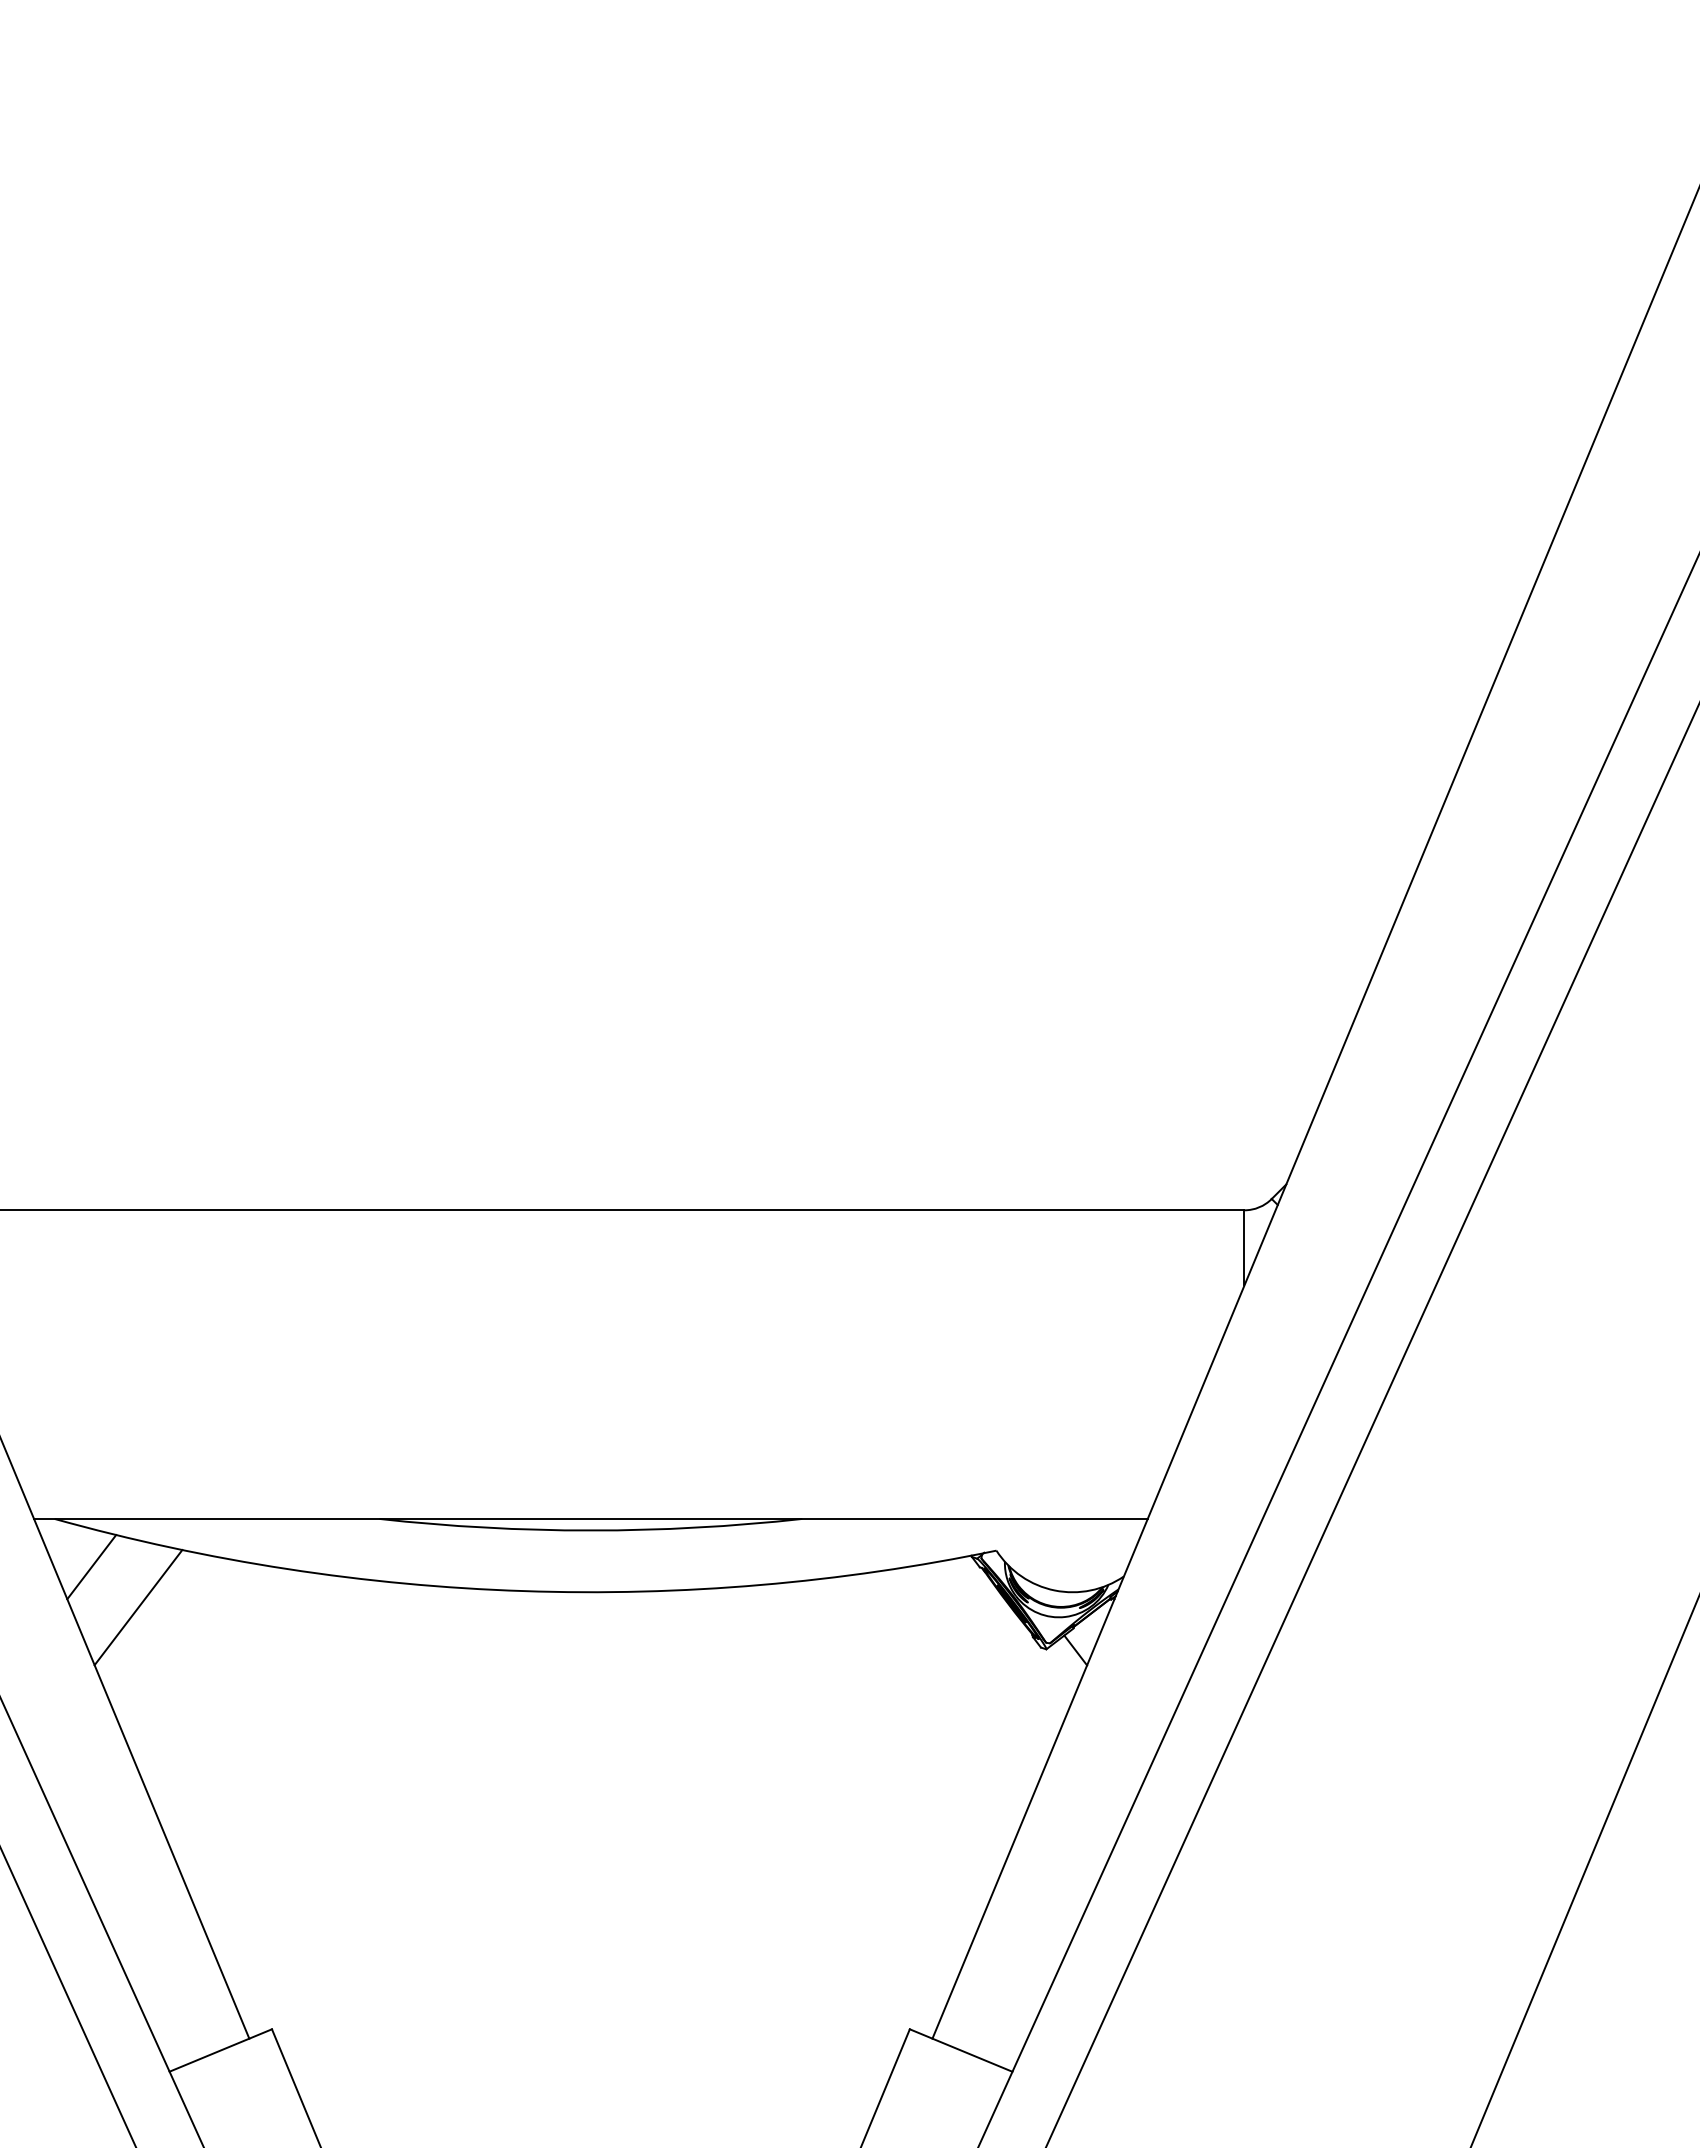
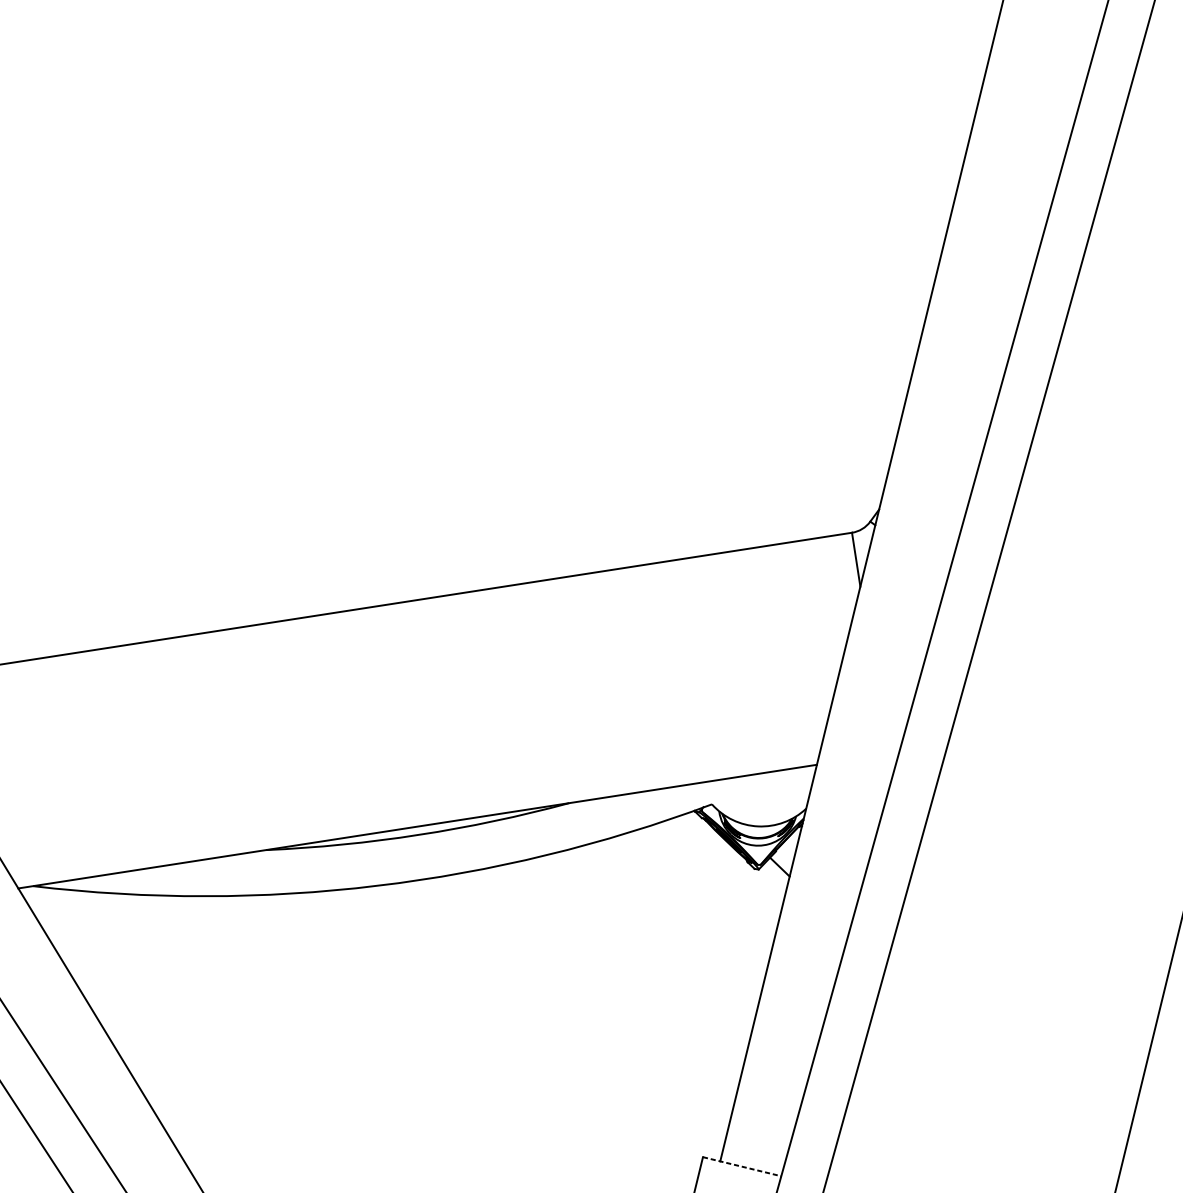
line: (91, 1567) -> (64, 916), removed
line: (138, 1607) -> (103, 940), removed
line: (961, 2050) -> (742, 1166), solid -> dashed

